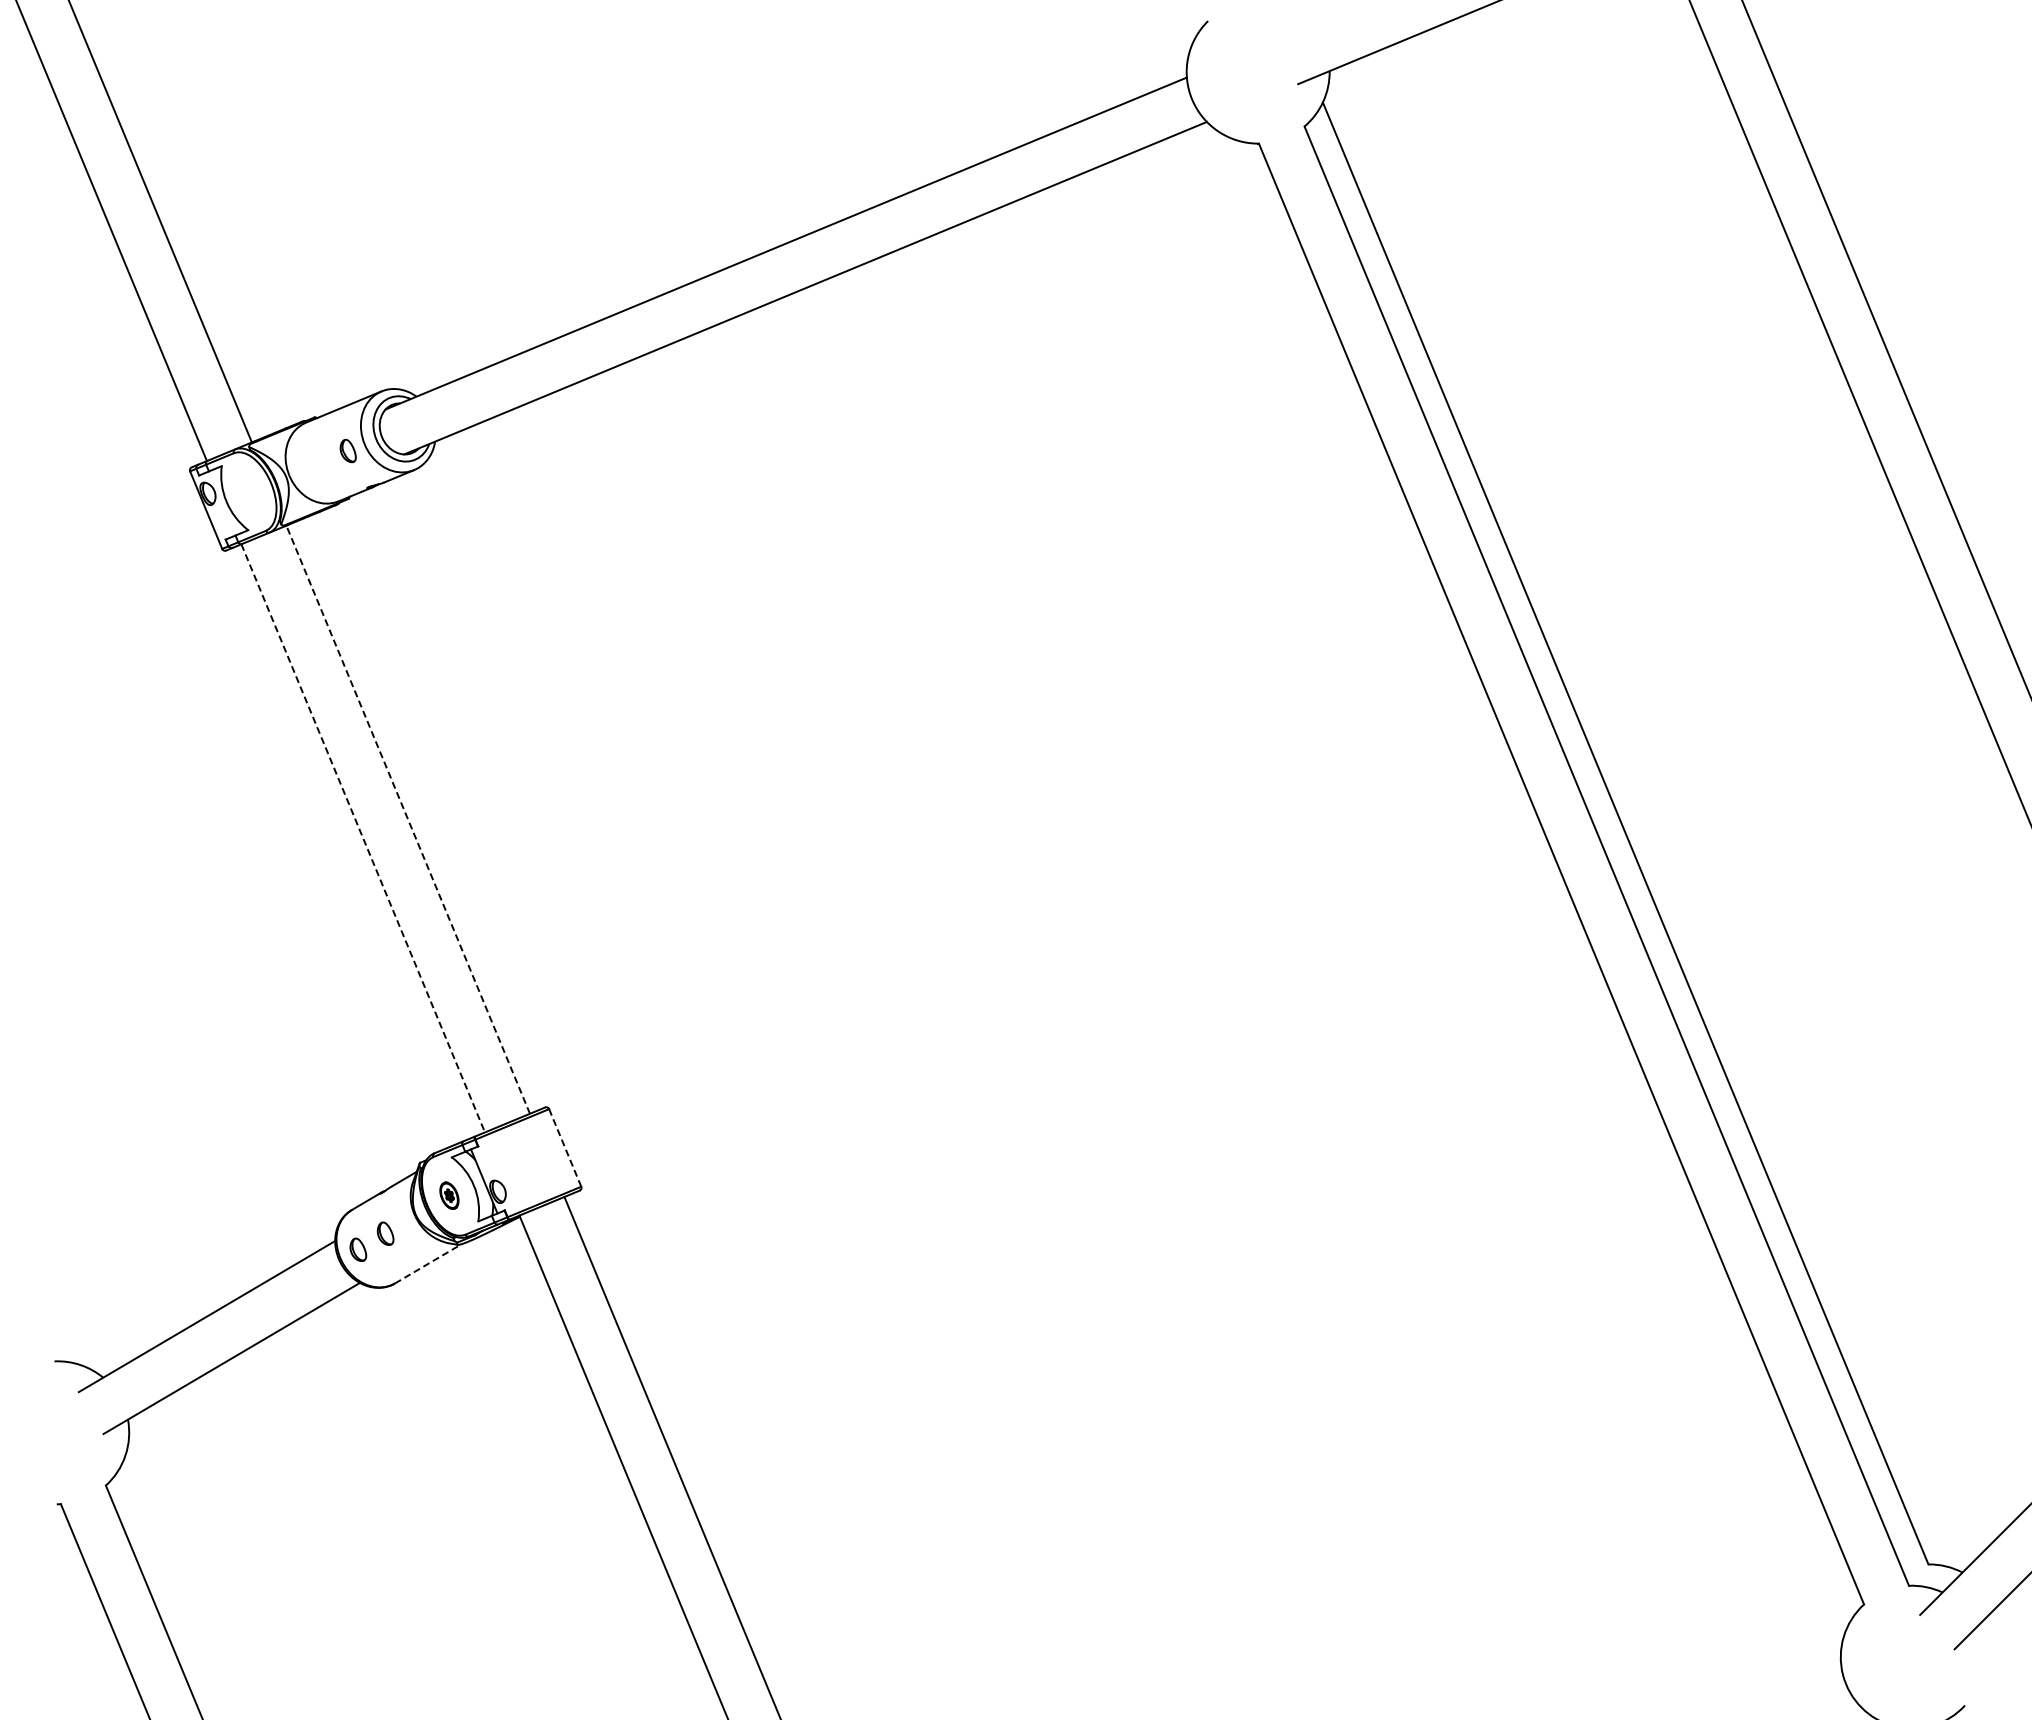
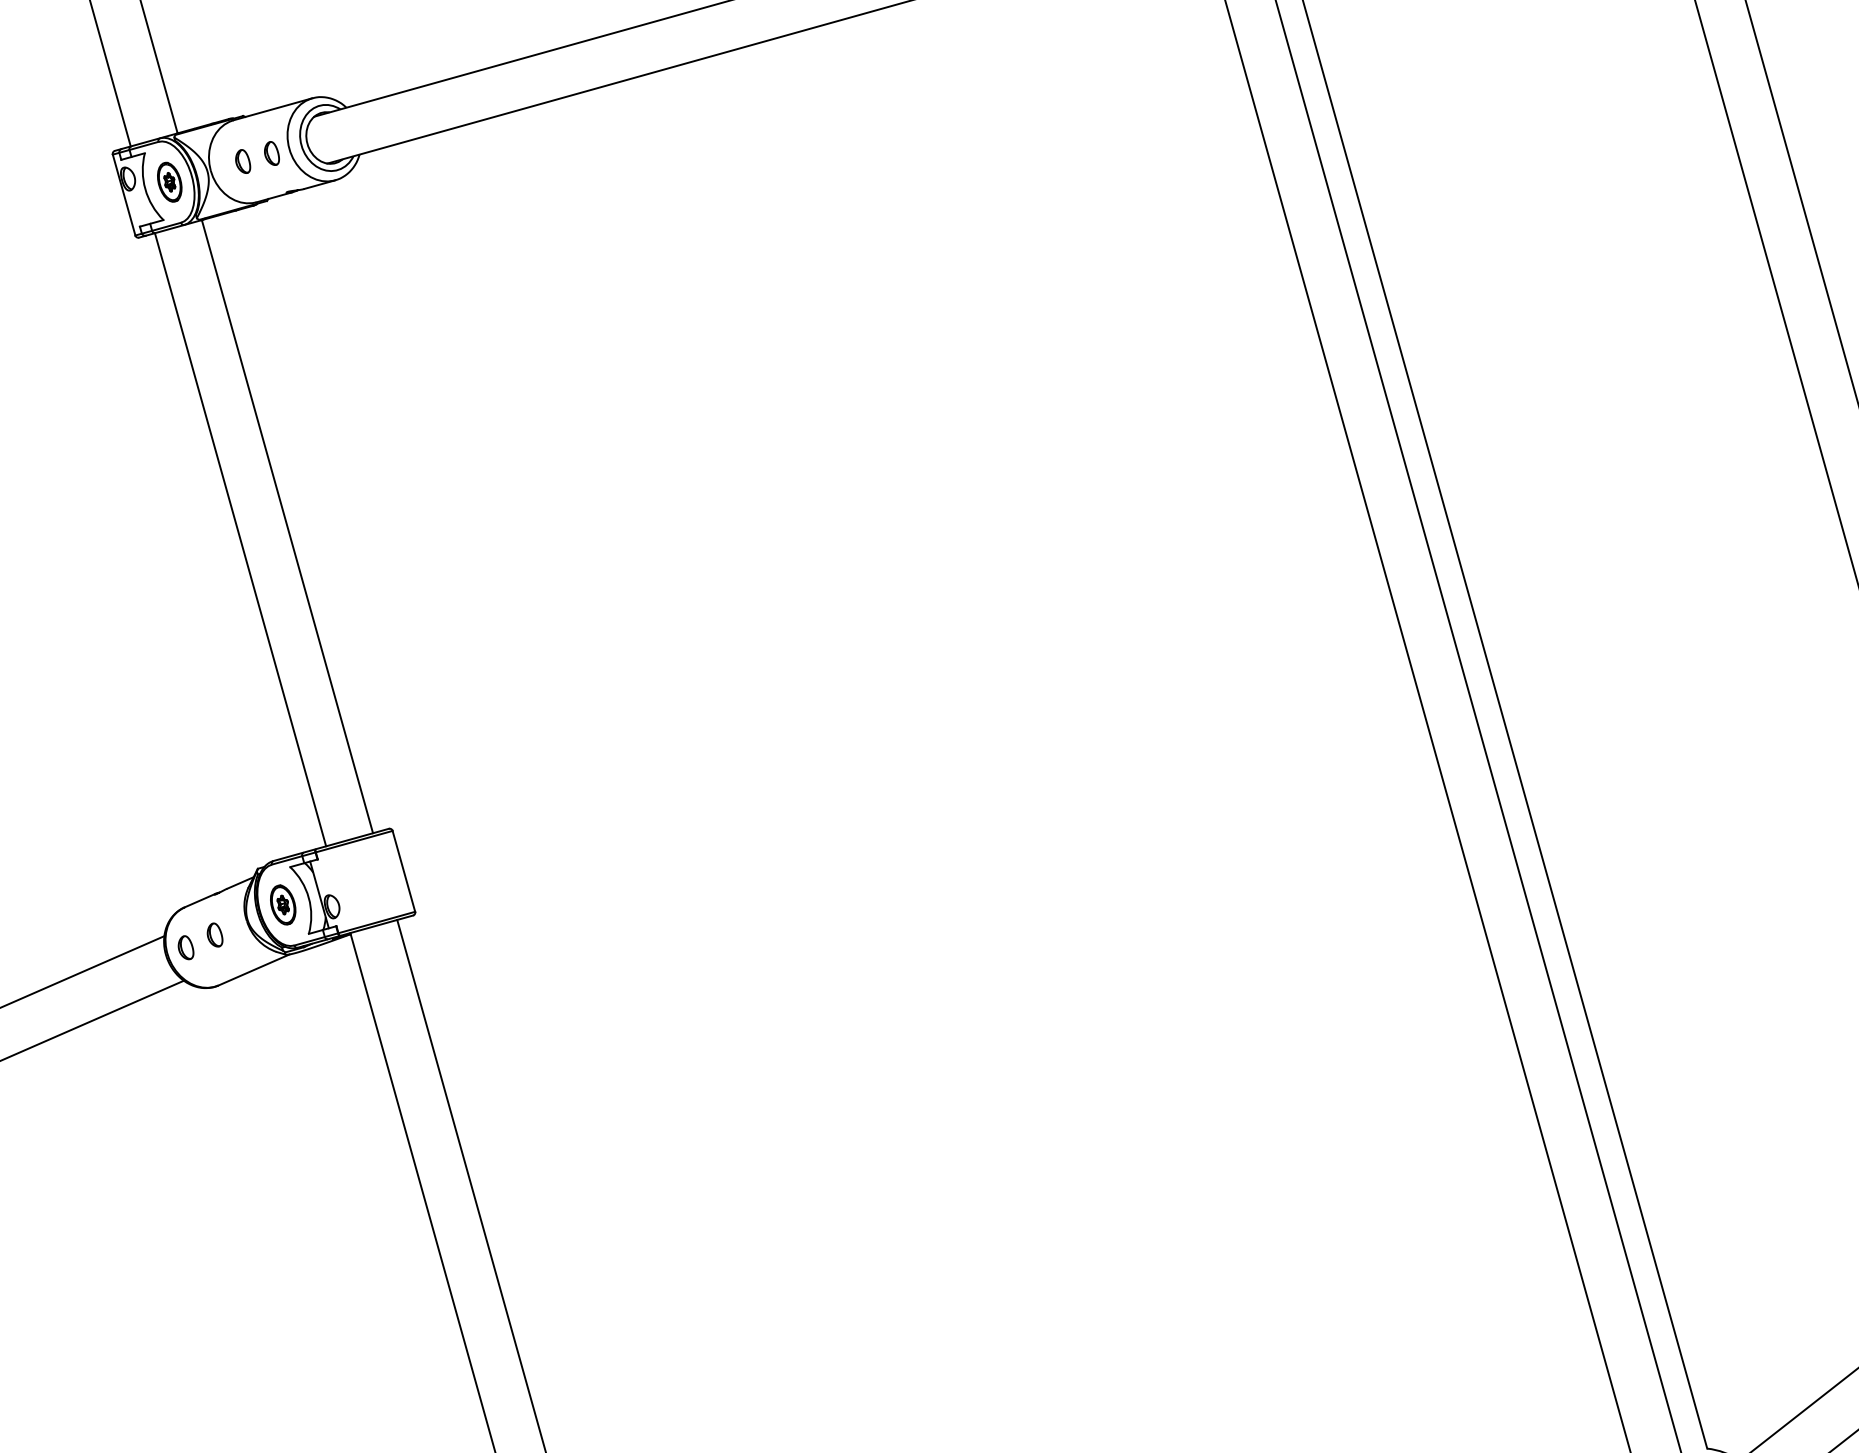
part: (320, 462) -> (243, 161), added
part: (249, 491) -> (169, 181), added
line: (407, 819) -> (286, 526), dashed -> solid
line: (363, 838) -> (240, 539), dashed -> solid
line: (565, 1147) -> (404, 870), dashed -> solid
part: (449, 1195) -> (283, 904), size x1.43
line: (428, 1263) -> (254, 969), dashed -> solid

